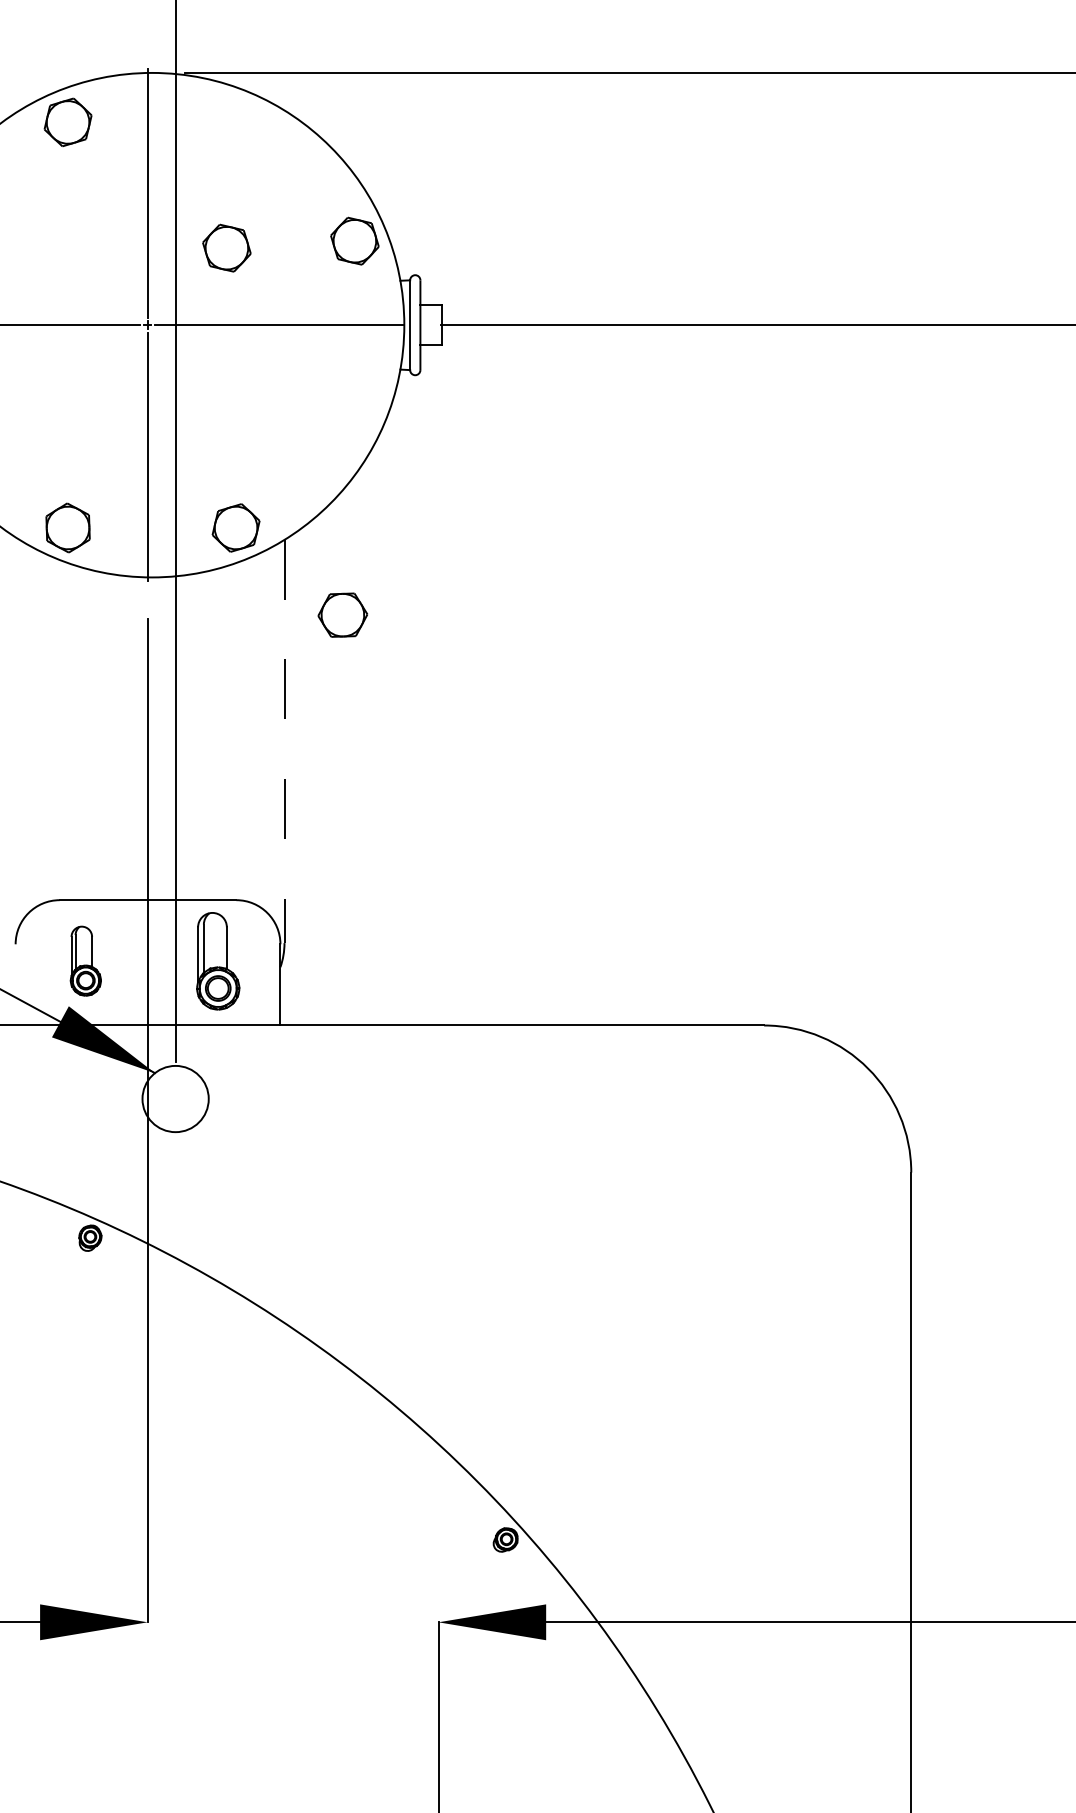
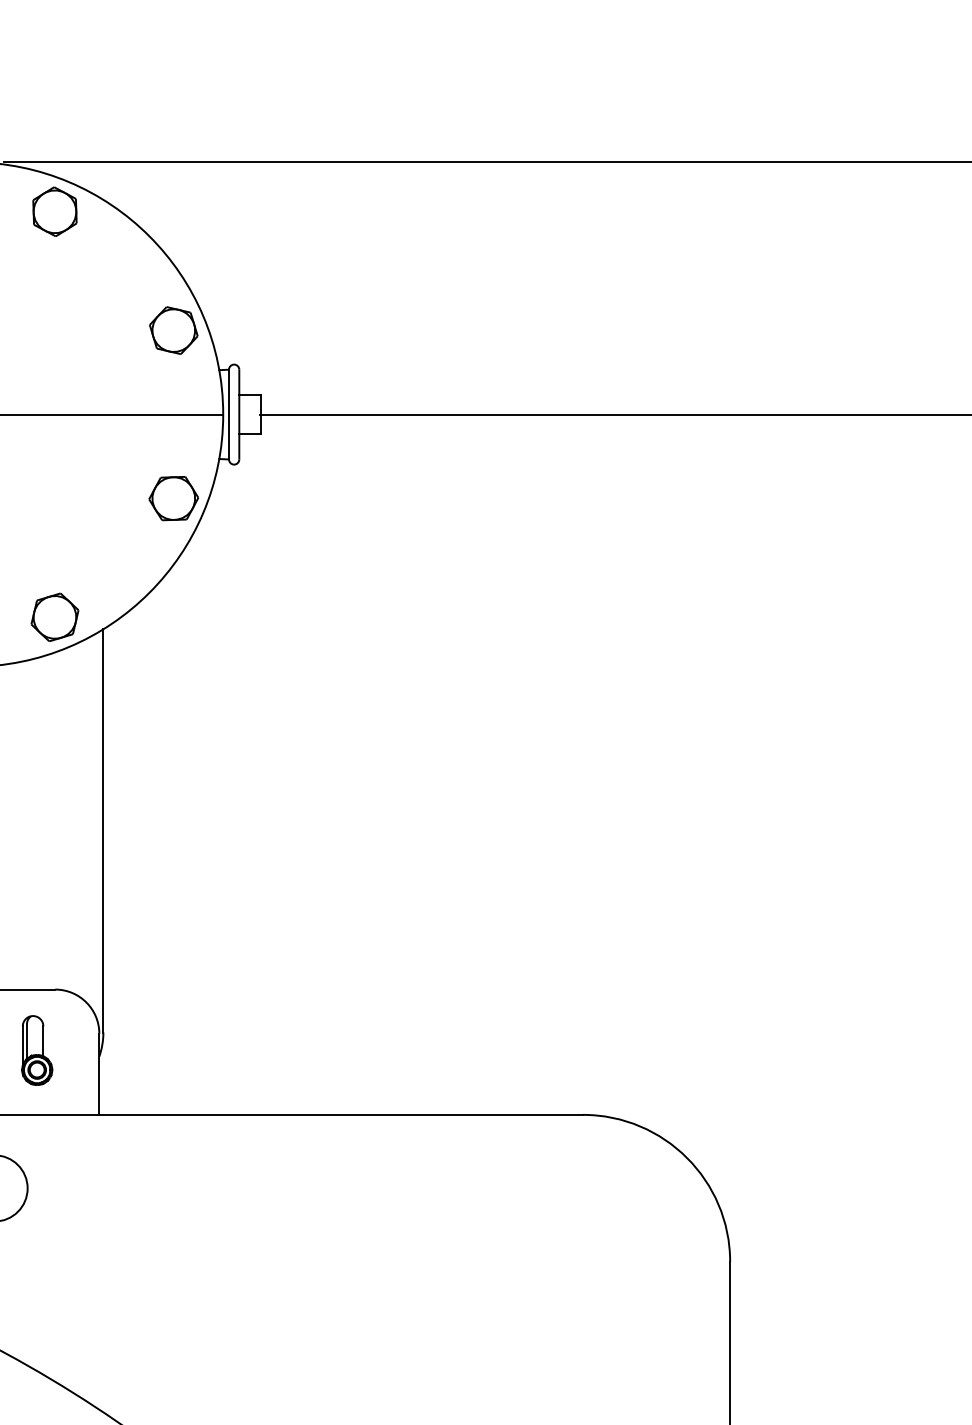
part: (235, 122) -> (54, 211), added
part: (226, 247) -> (45, 336), removed
part: (342, 614) -> (173, 497), moved
line: (284, 741) -> (103, 830), dashed -> solid
part: (218, 960) -> (37, 1049), size x0.71

